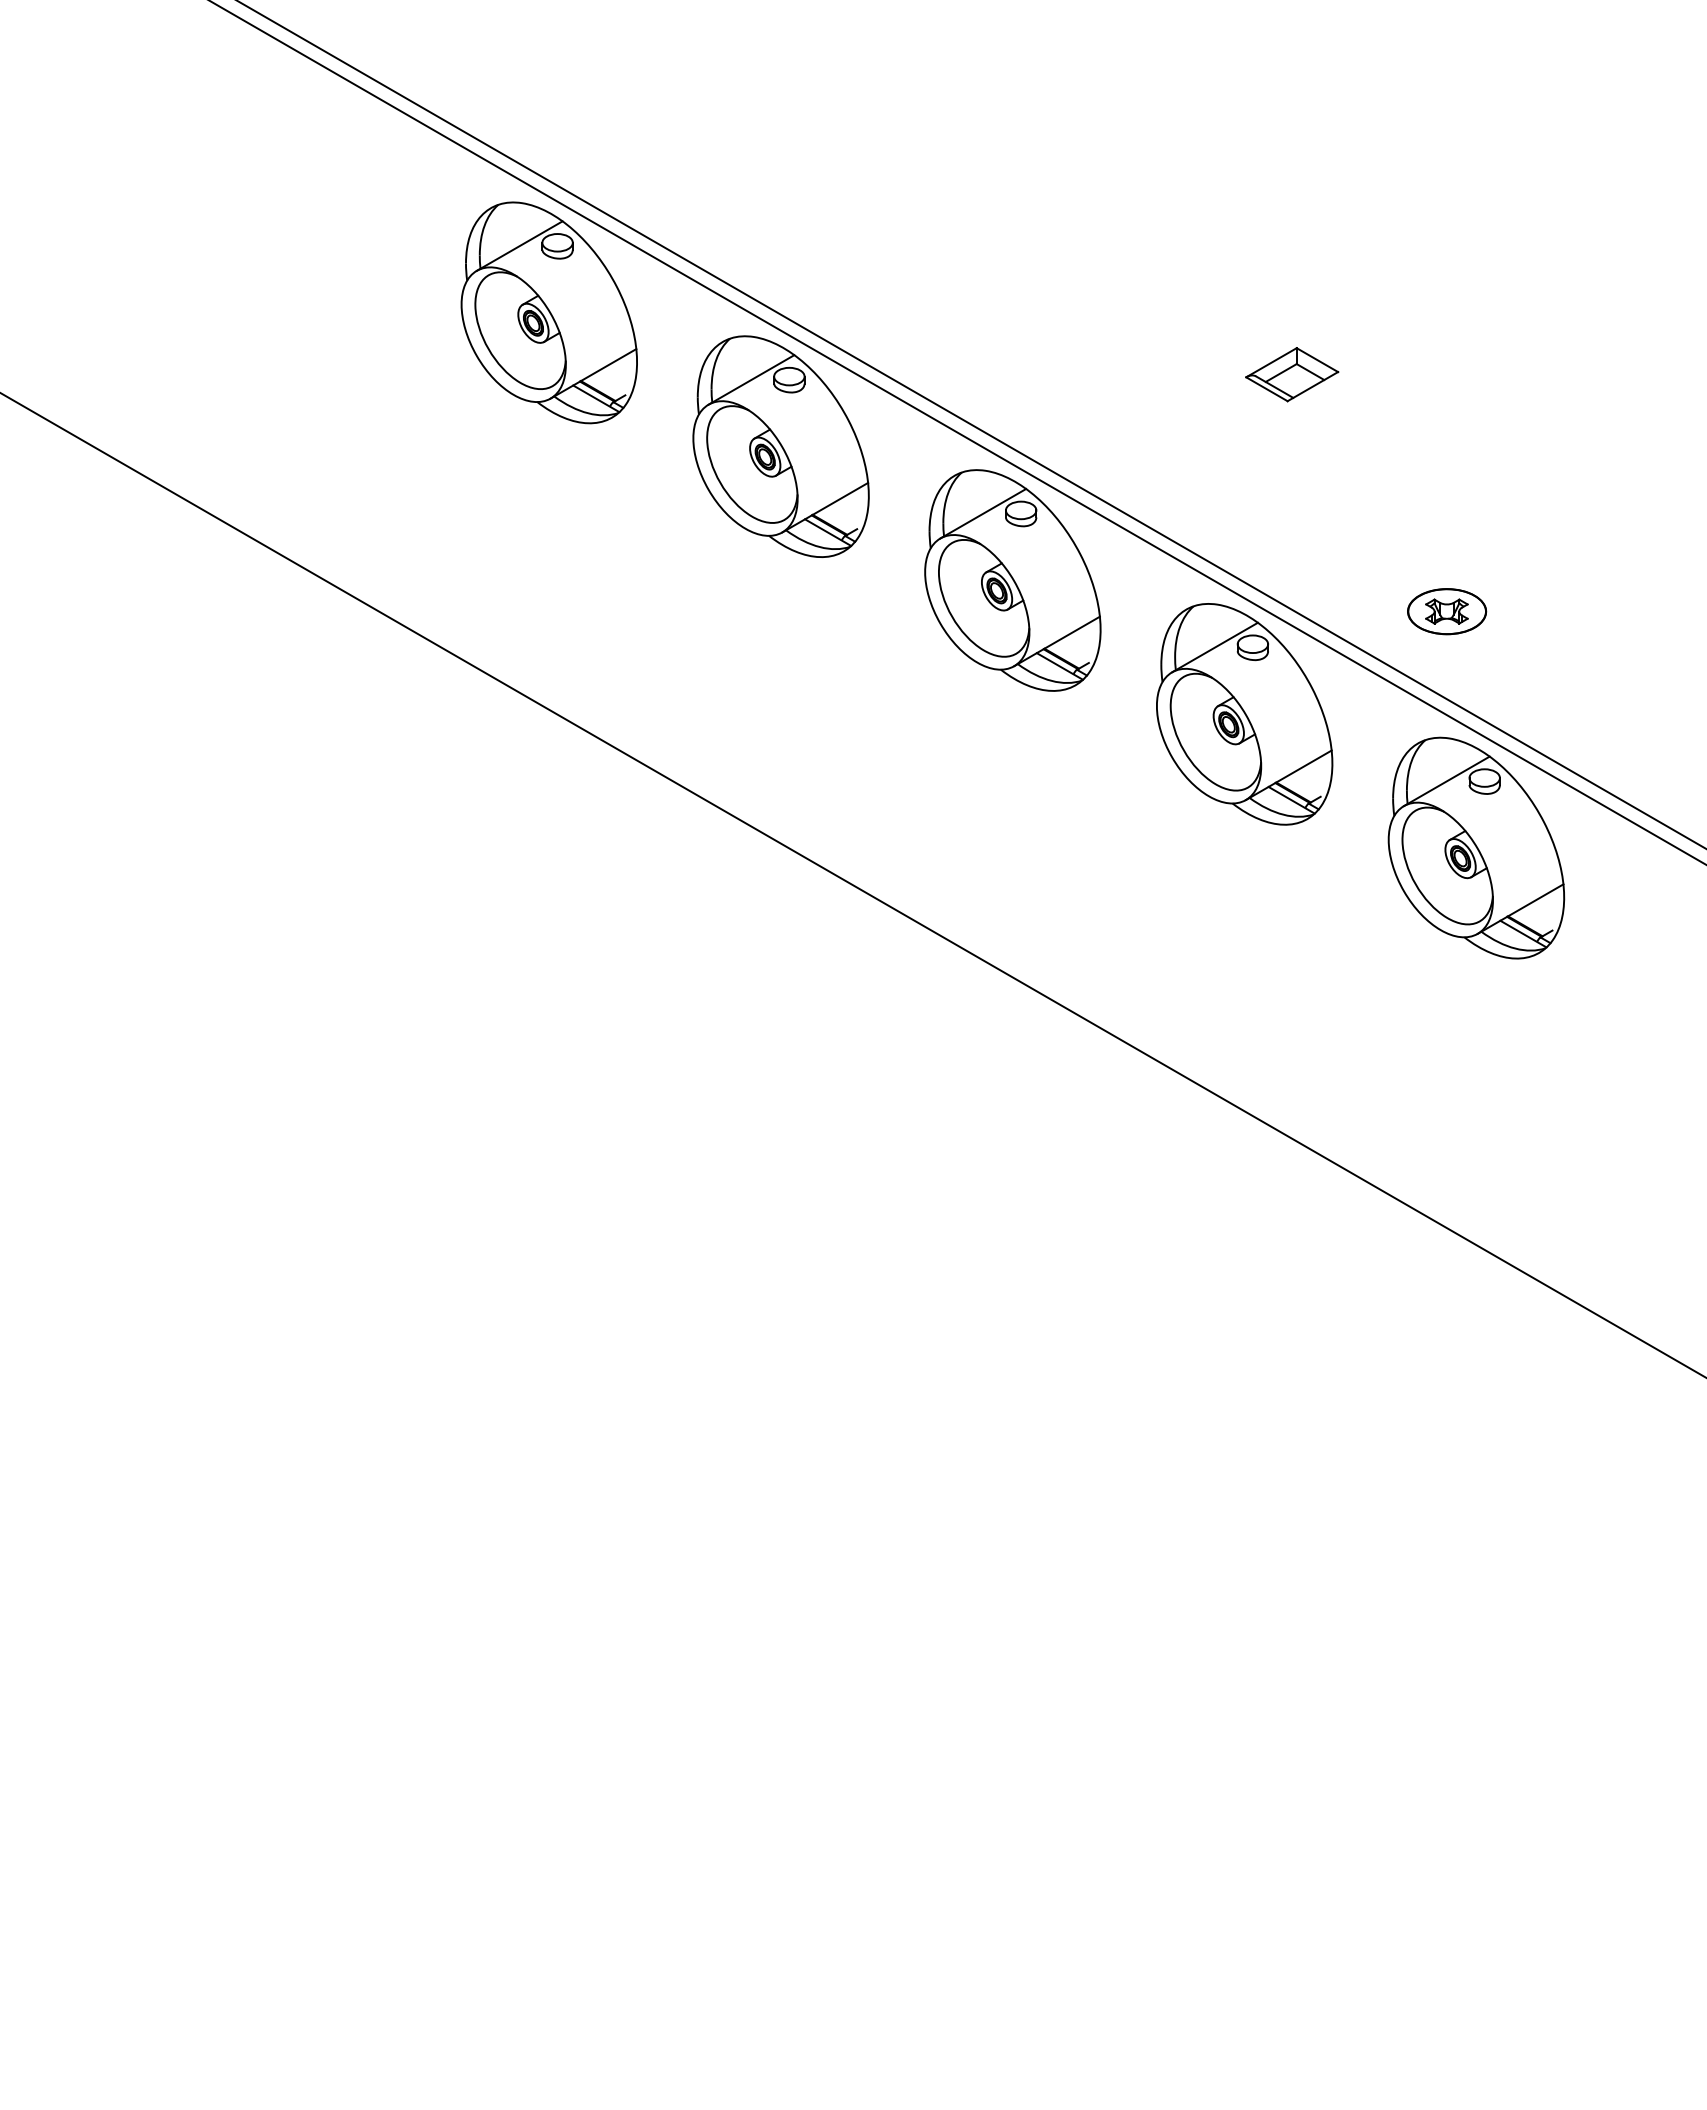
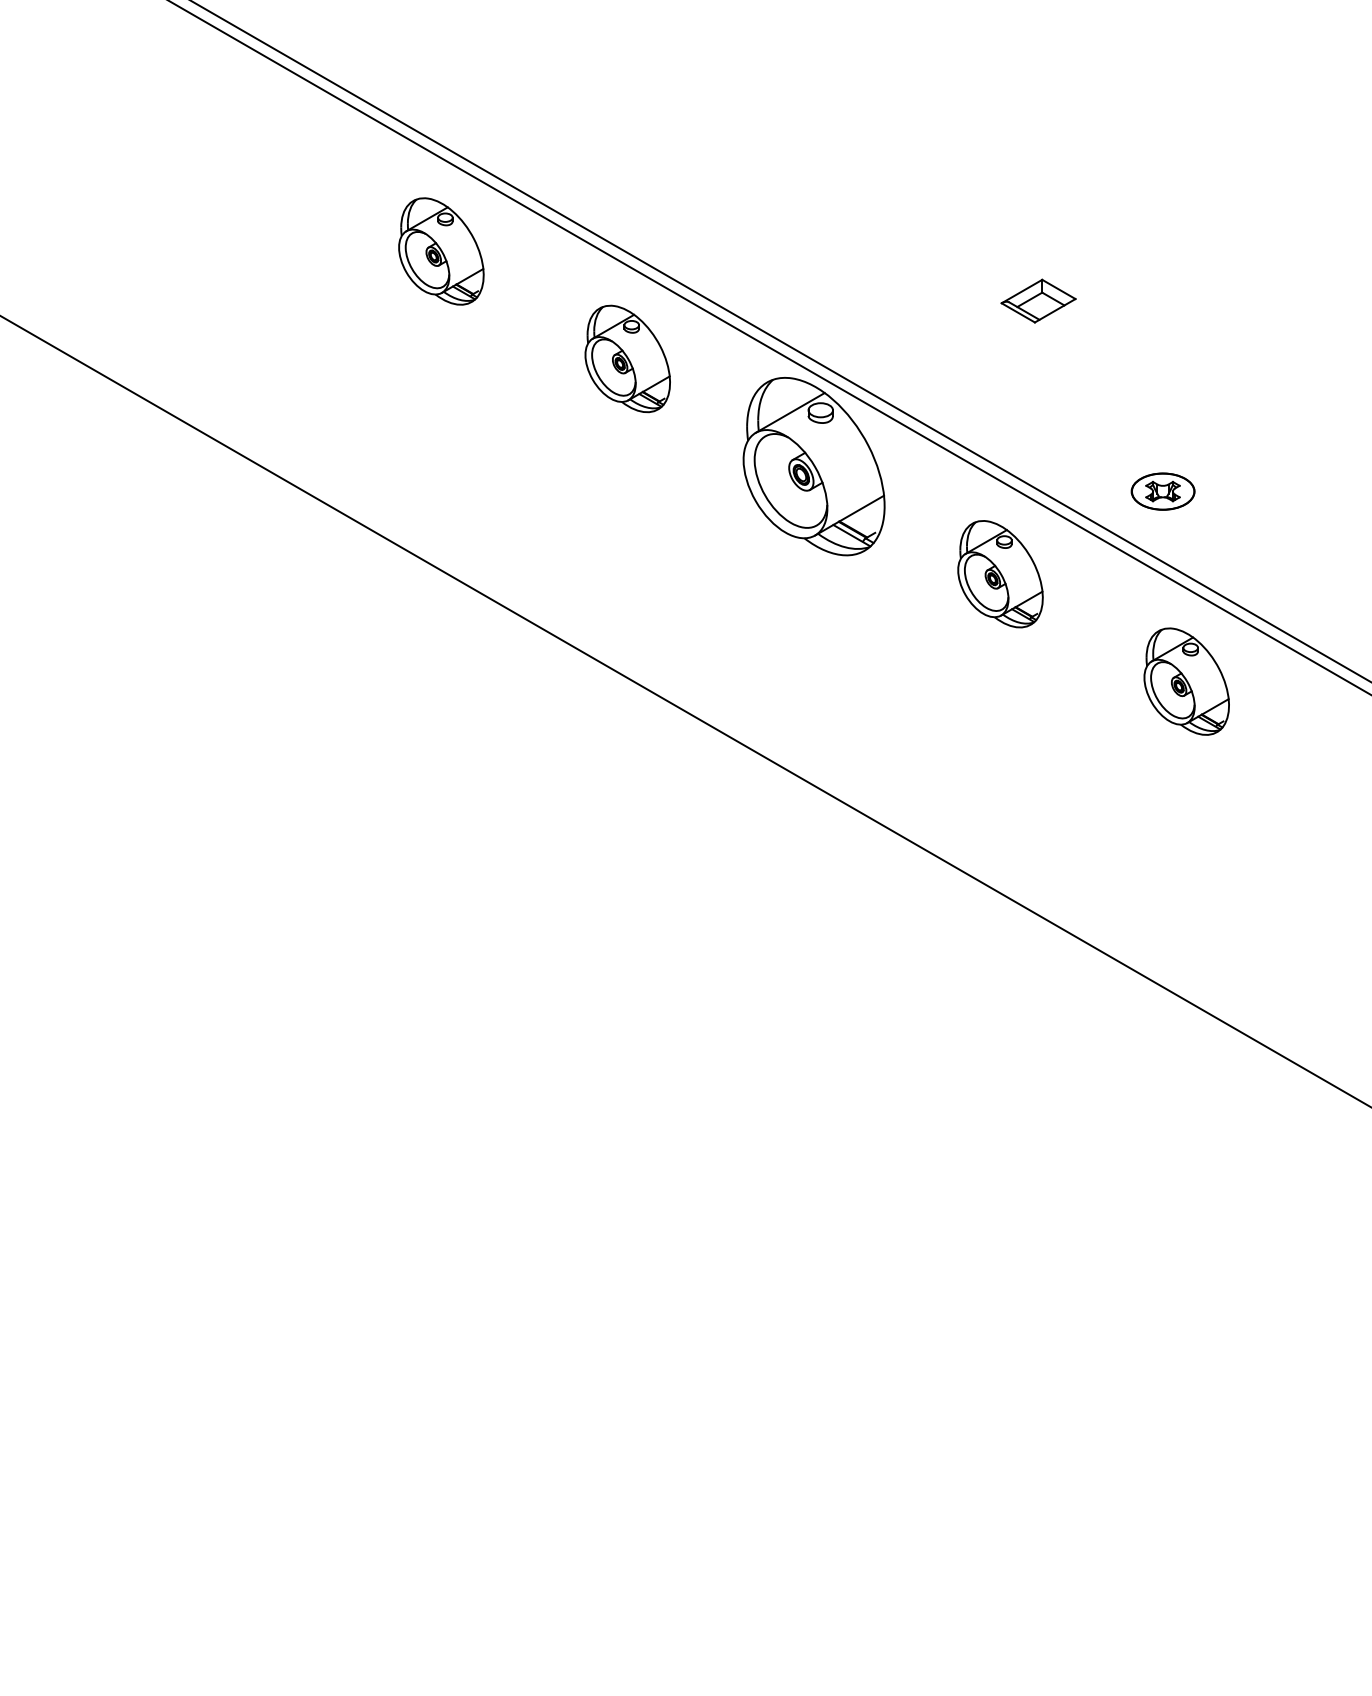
part: (548, 312) -> (440, 251), size x0.6
part: (780, 446) -> (627, 358), size x0.6
part: (1244, 714) -> (1000, 574), size x0.6
part: (1476, 847) -> (1186, 681), size x0.6

